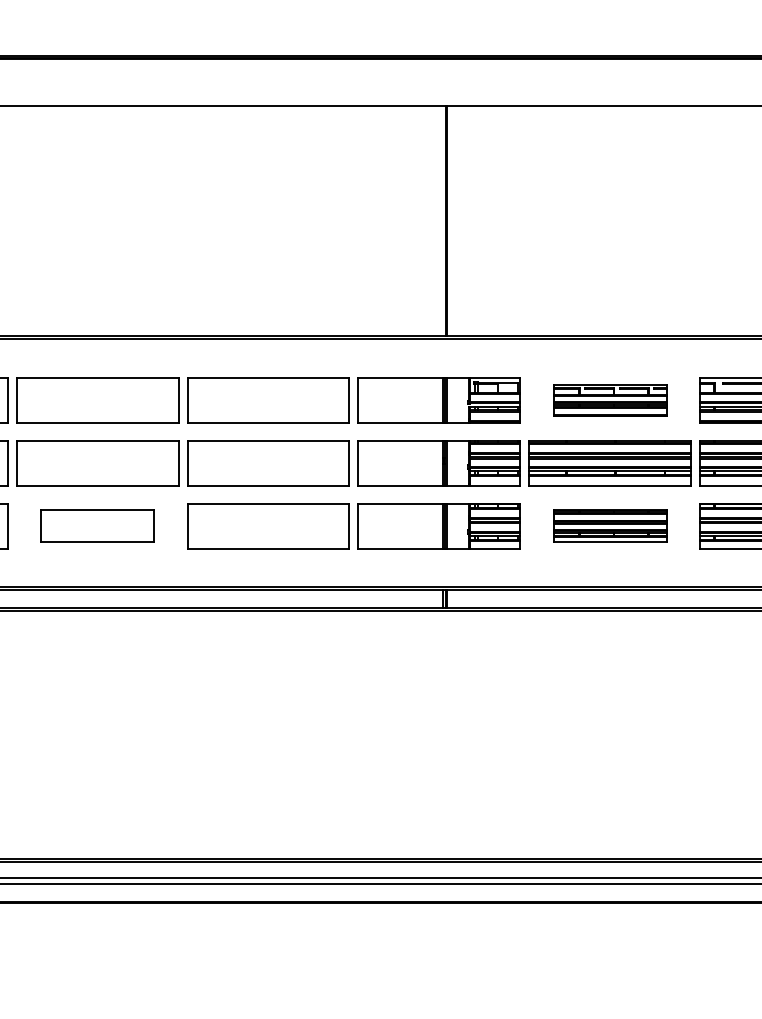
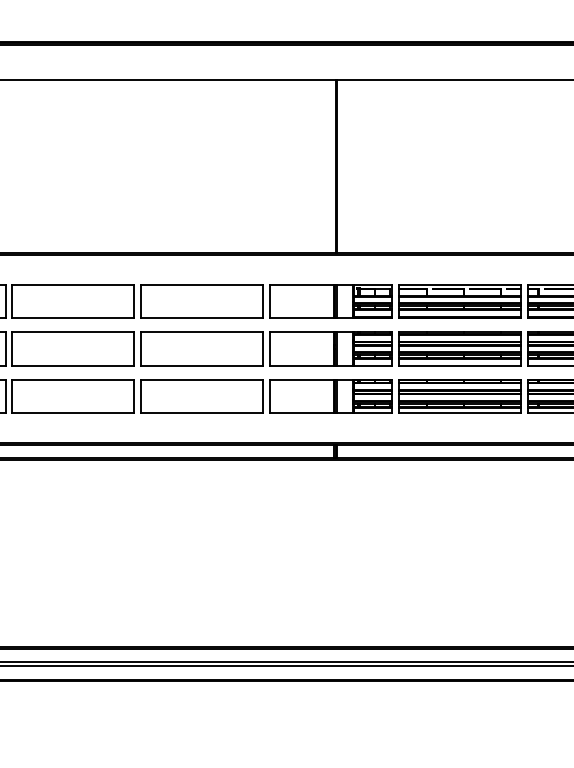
part: (609, 400) -> (459, 301), size x1.43
part: (97, 526) -> (73, 396), size x1.43
part: (609, 526) -> (459, 396), size x1.43

